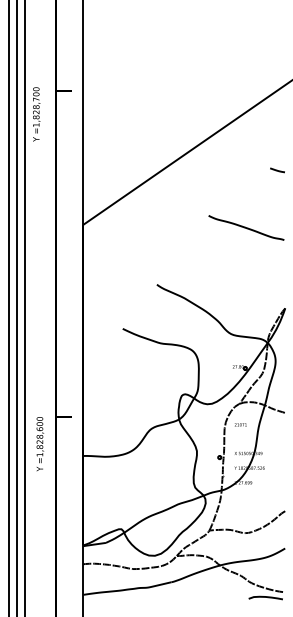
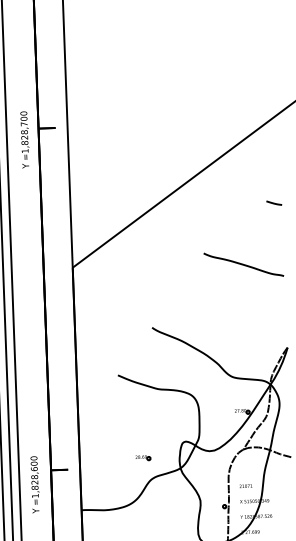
text: (36, 114) -> (25, 139), moved
part: (143, 408) -> (142, 458), added
text: (240, 424) -> (245, 485), moved
text: (40, 444) -> (35, 485), moved

